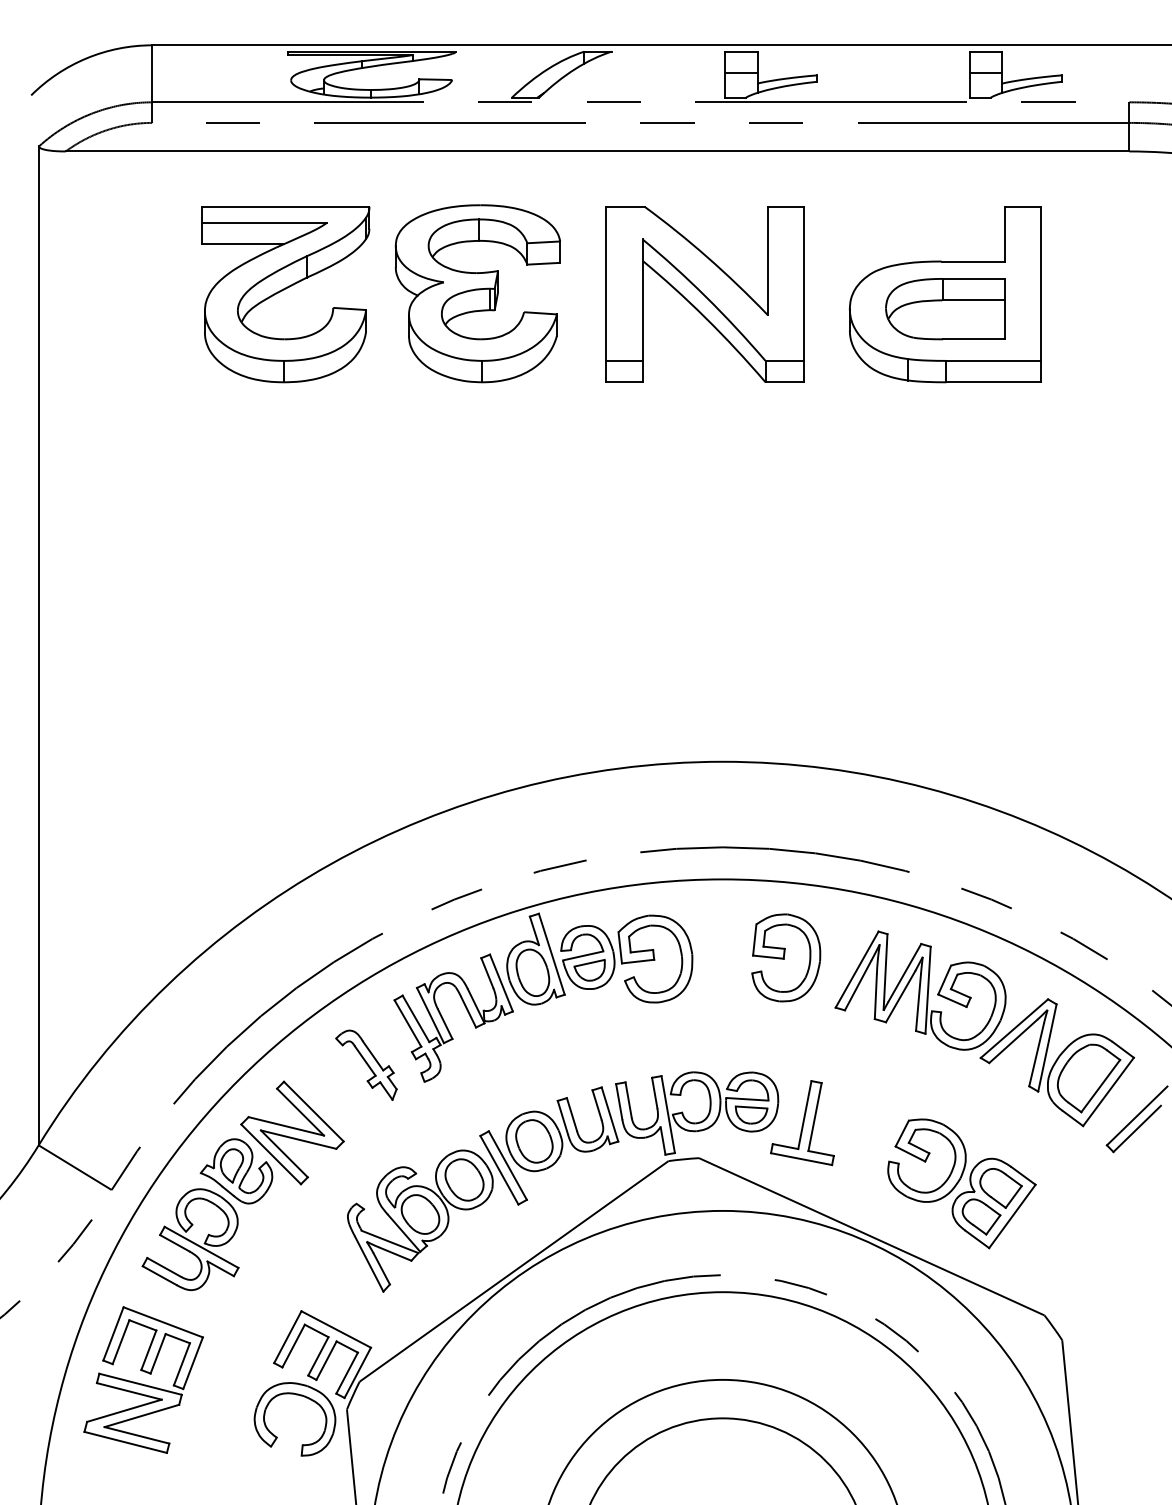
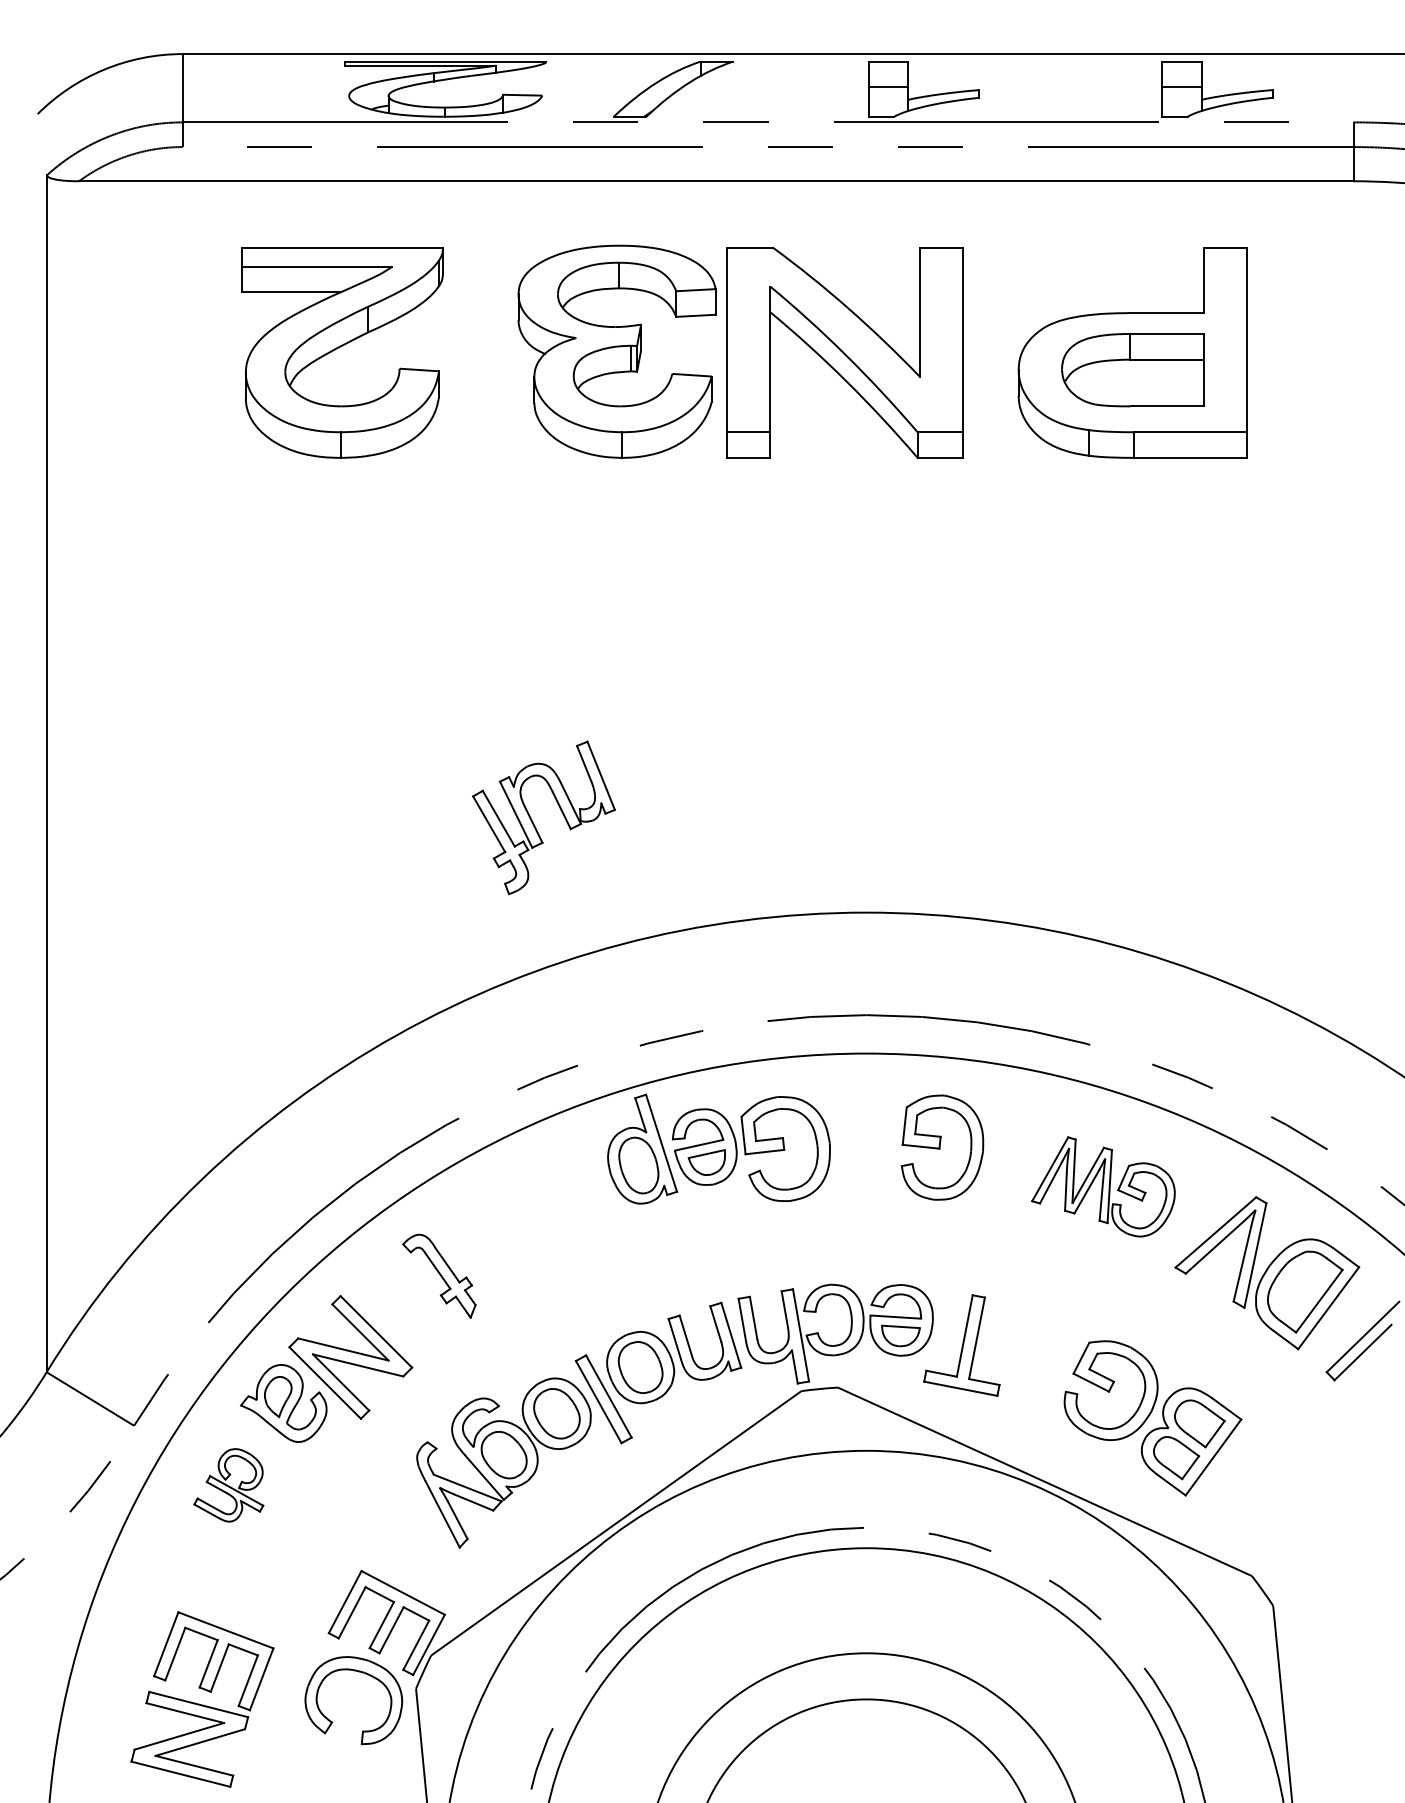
part: (477, 293) -> (616, 351), moved
part: (920, 990) -> (1103, 1186), size x0.7
part: (444, 1021) -> (533, 821), moved
part: (190, 1239) -> (228, 1485), size x0.6
part: (143, 1380) -> (202, 1699), moved

